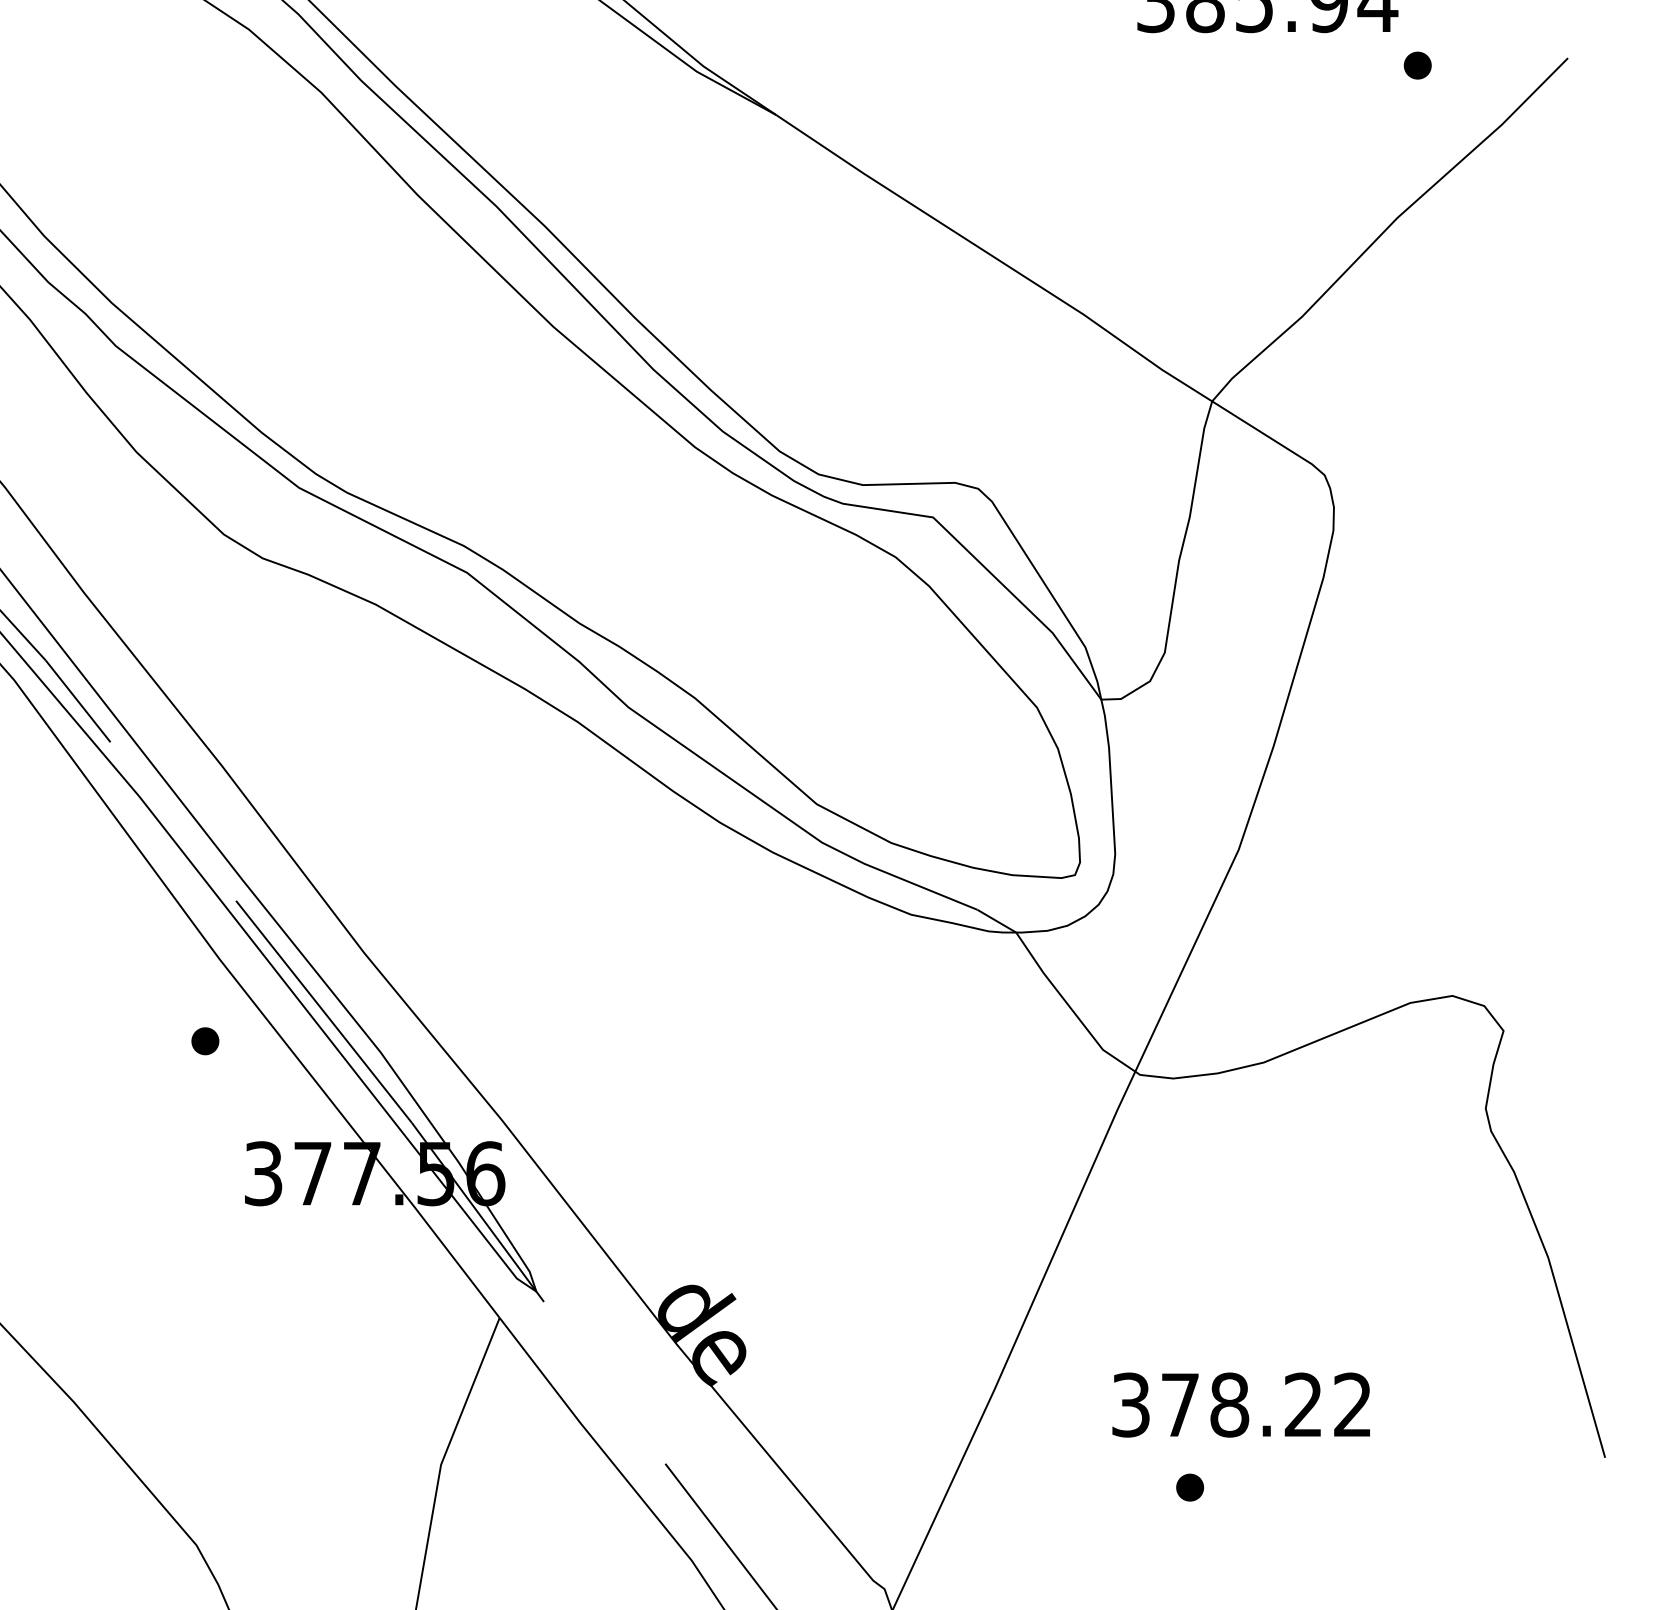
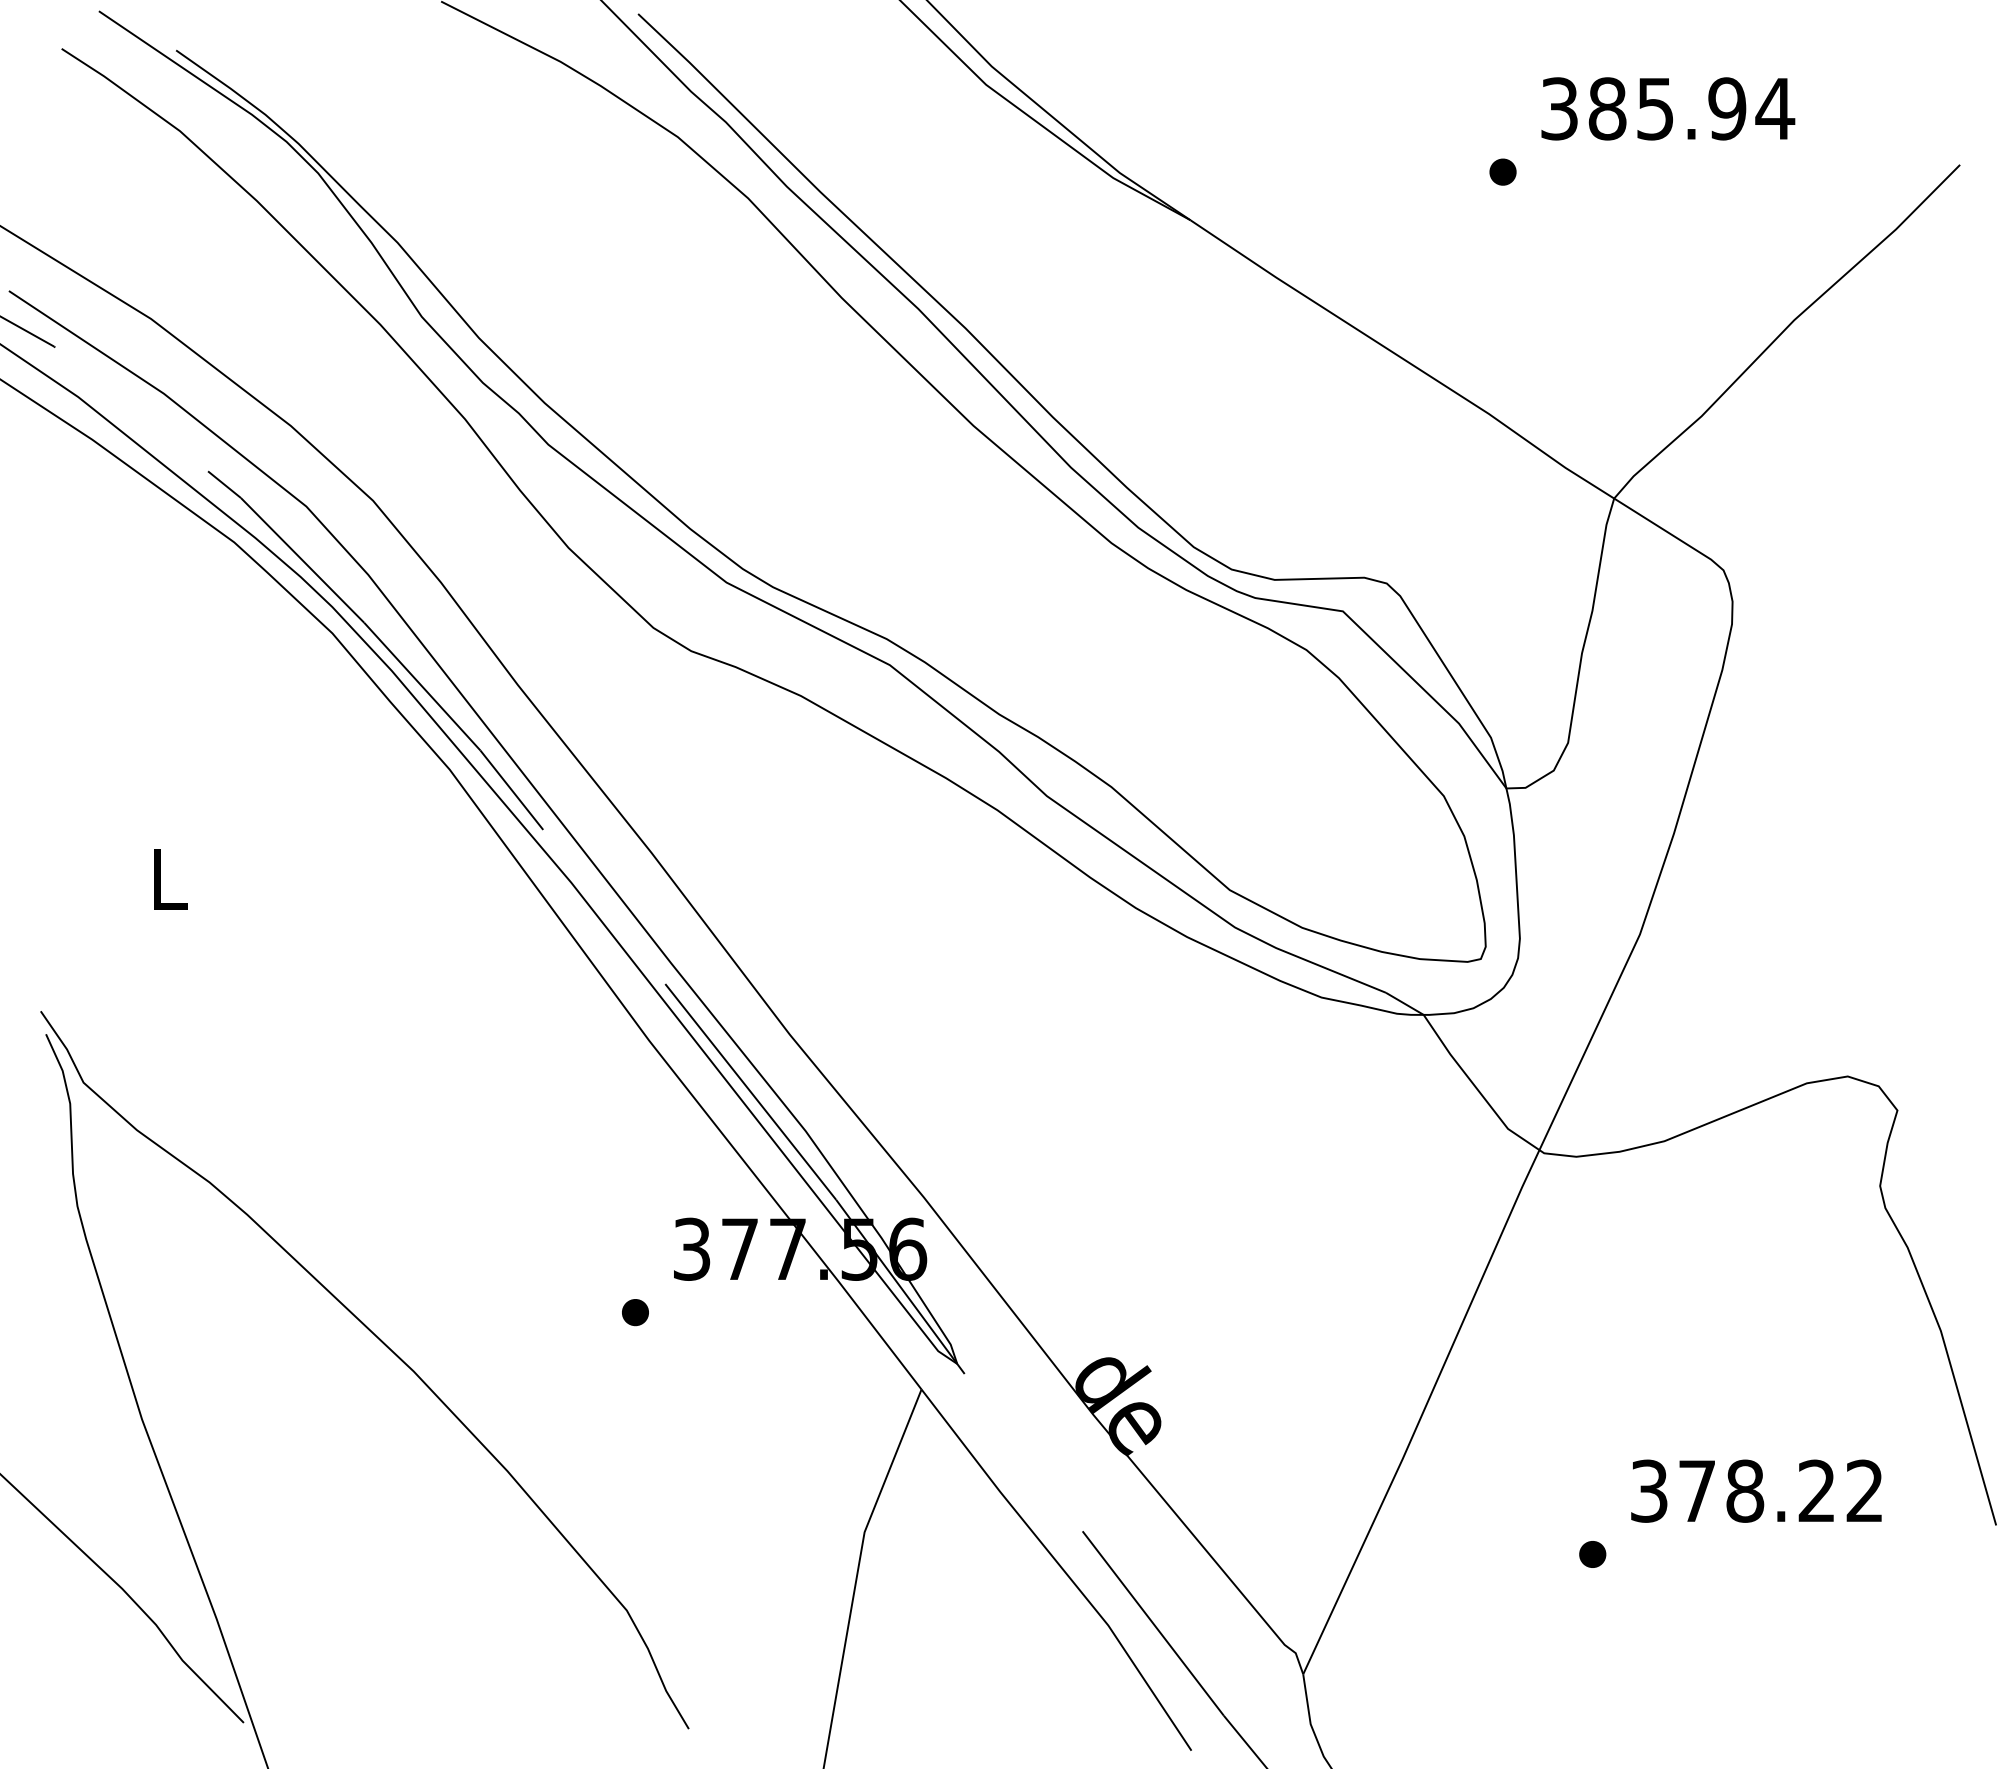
part: (1417, 64) -> (1502, 171), moved
part: (205, 1041) -> (635, 1312), moved
text: (1241, 1404) -> (1756, 1490), moved

